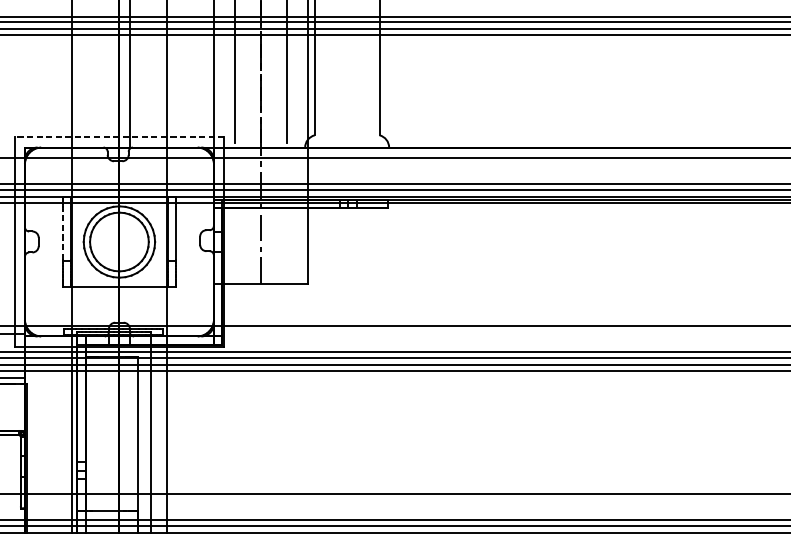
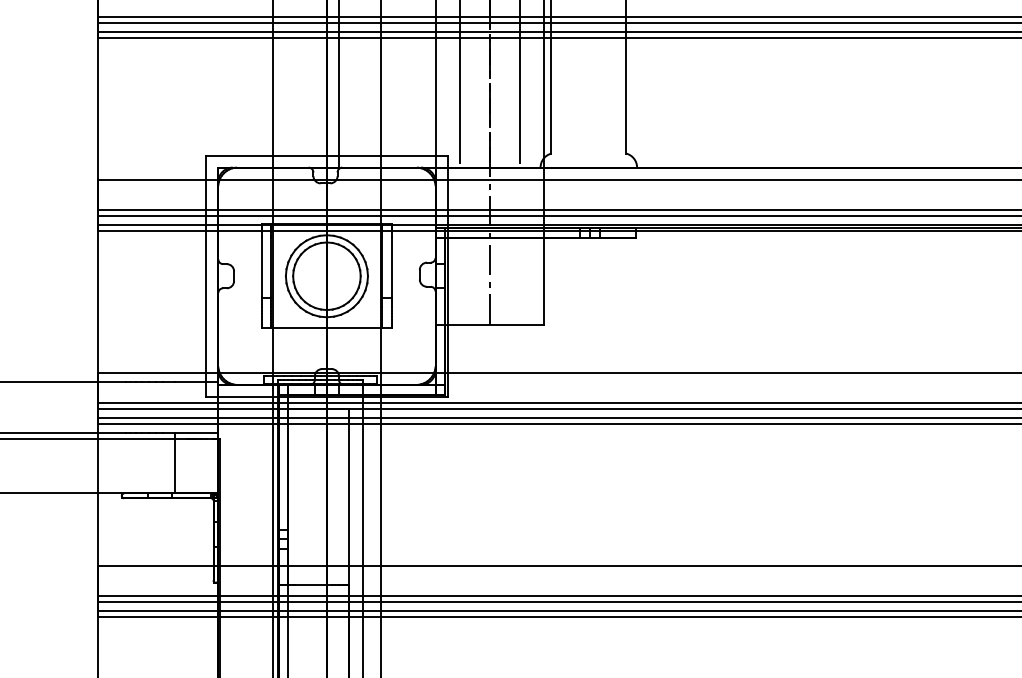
line: (119, 137) -> (326, 155), dashed -> solid
line: (62, 233) -> (261, 266), dashed -> solid

